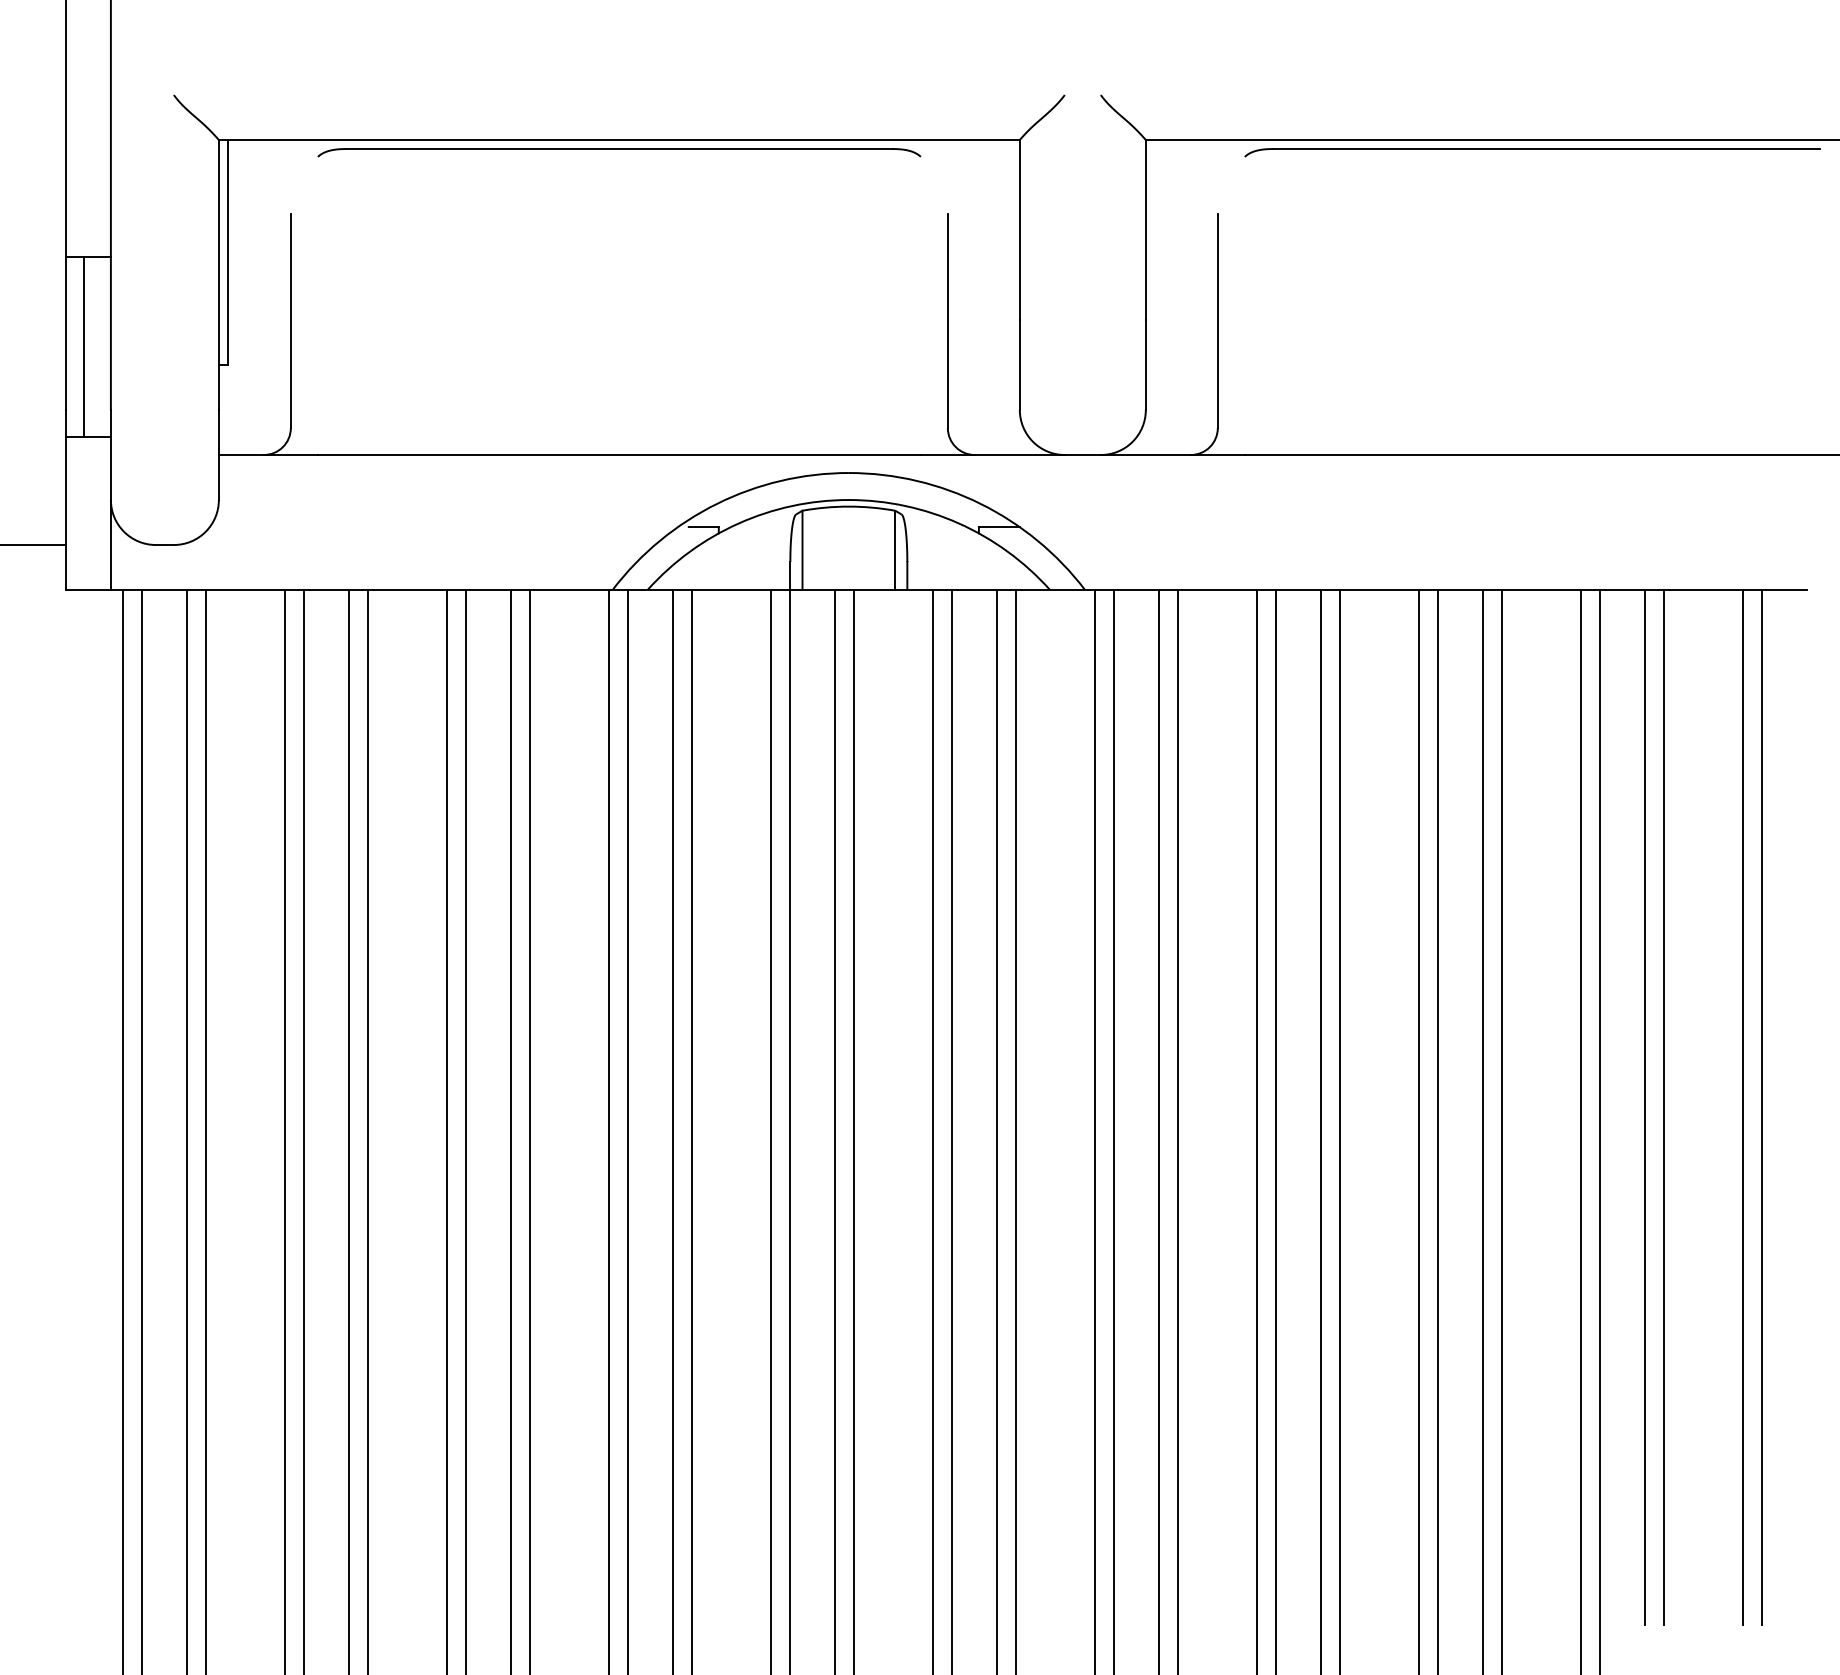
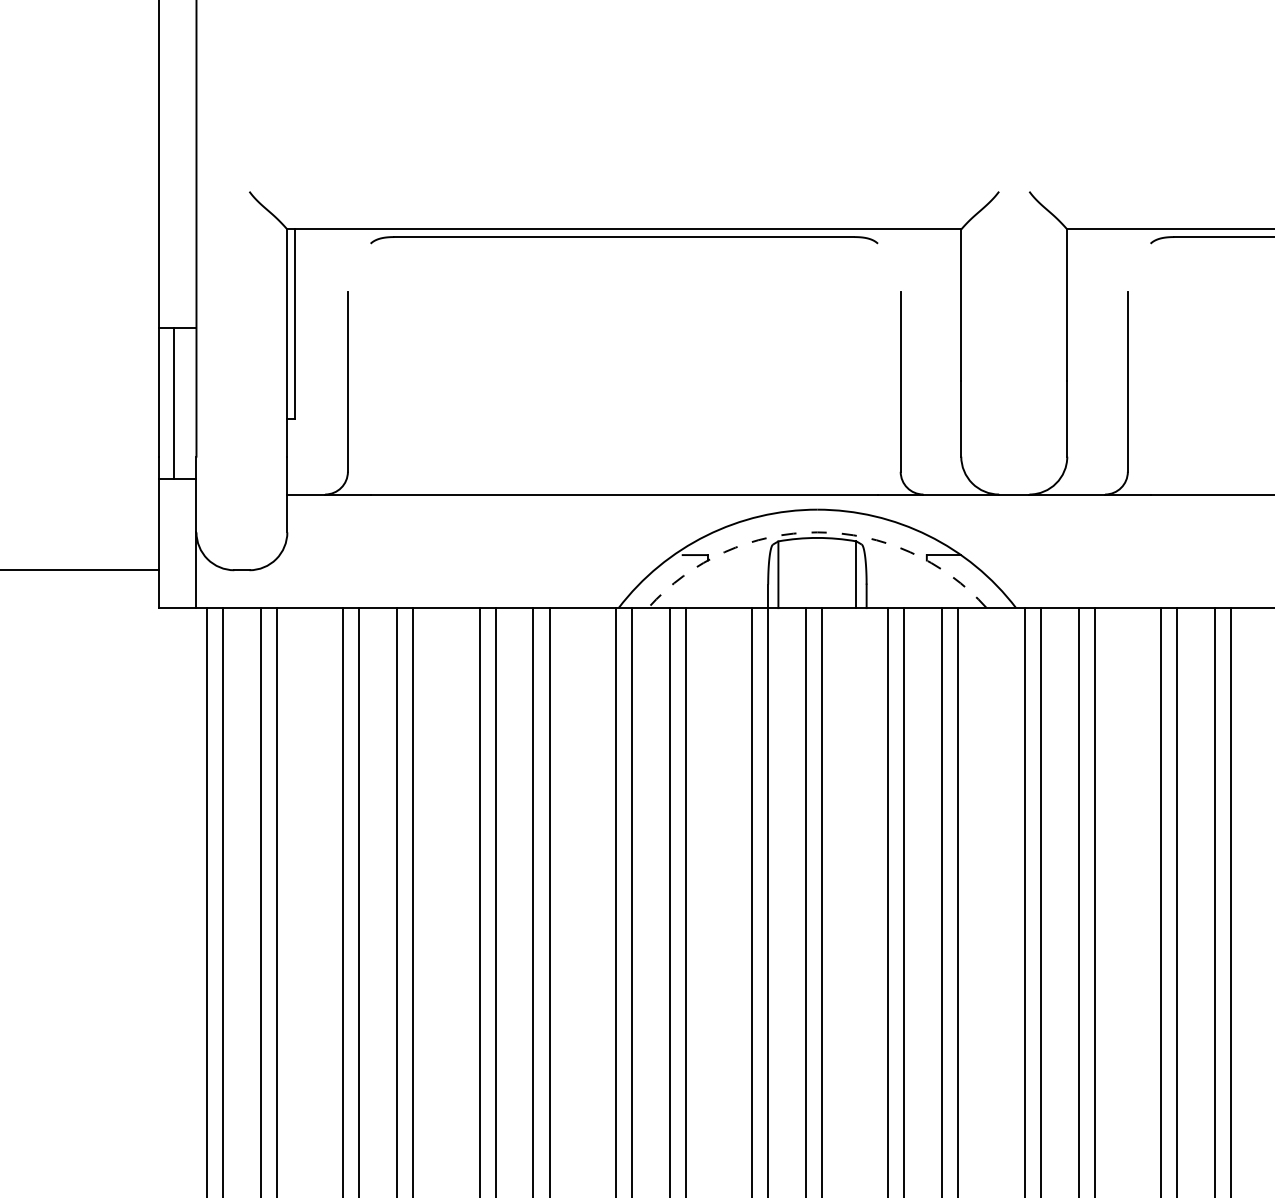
arc: (848, 500) -> (817, 532), solid -> dashed

